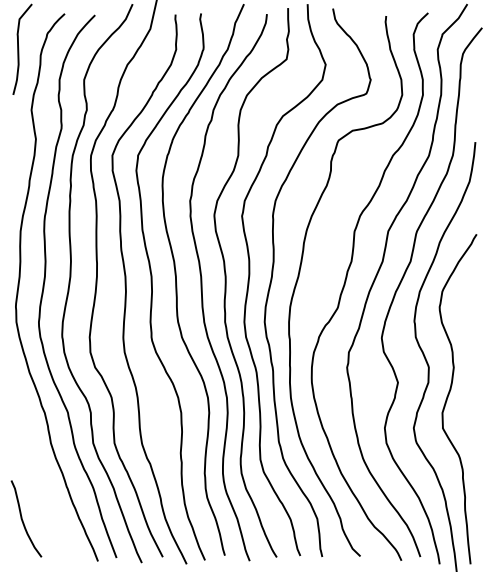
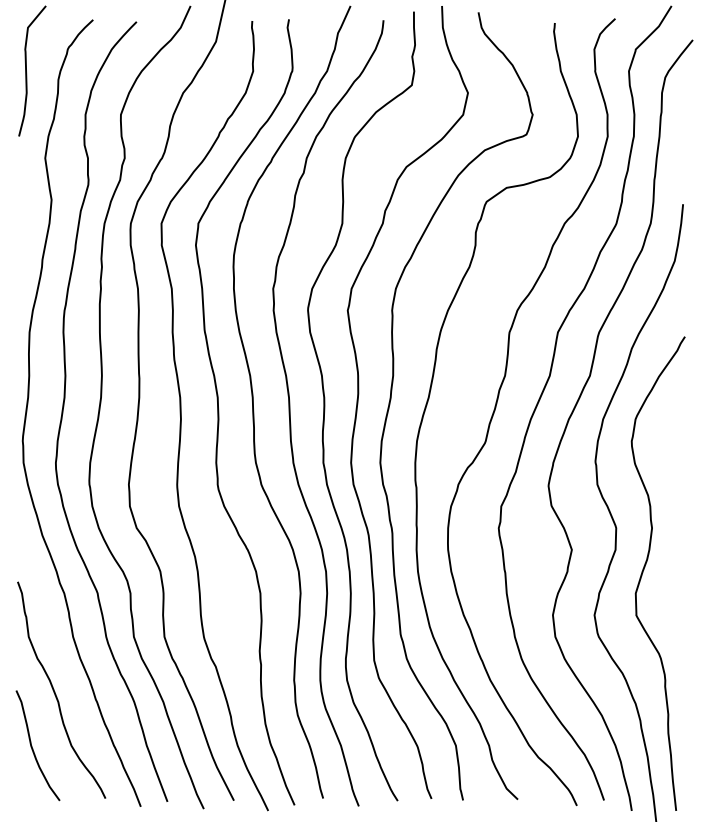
curve: (38, 480) -> (55, 690), added

